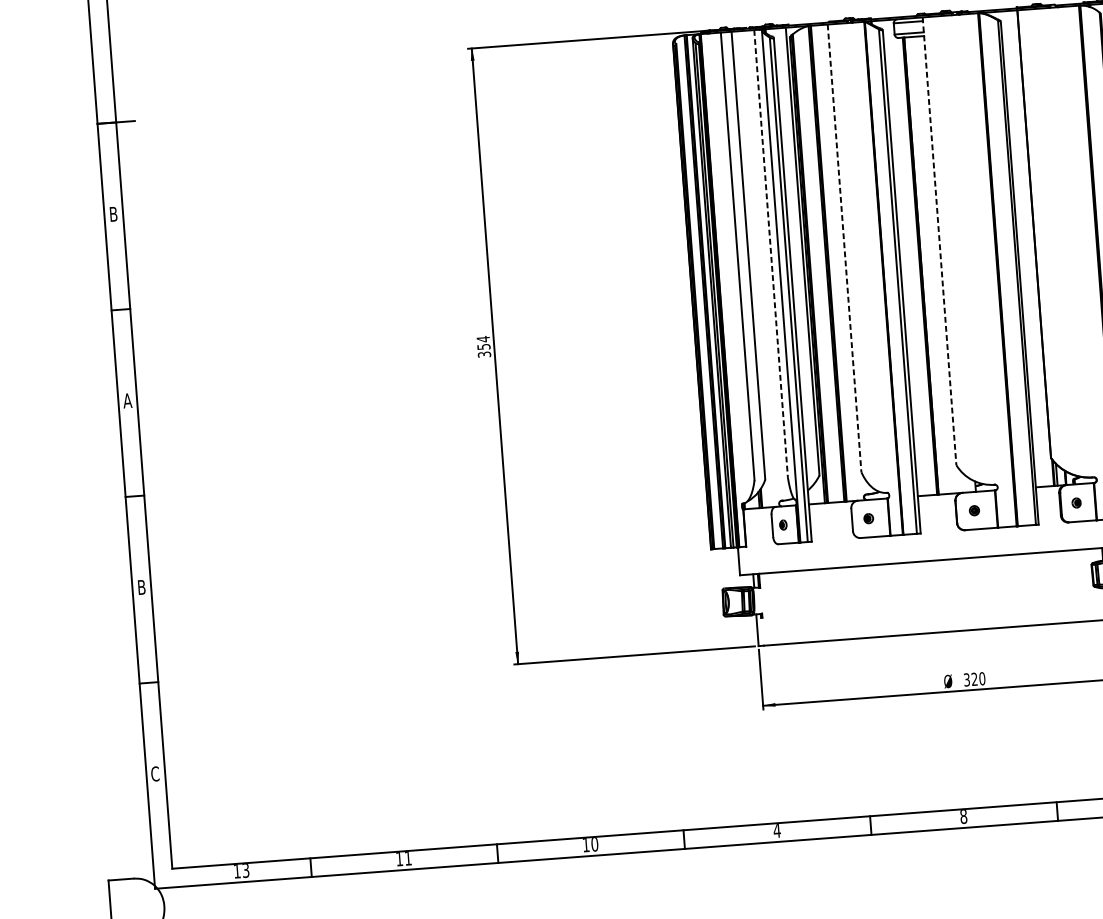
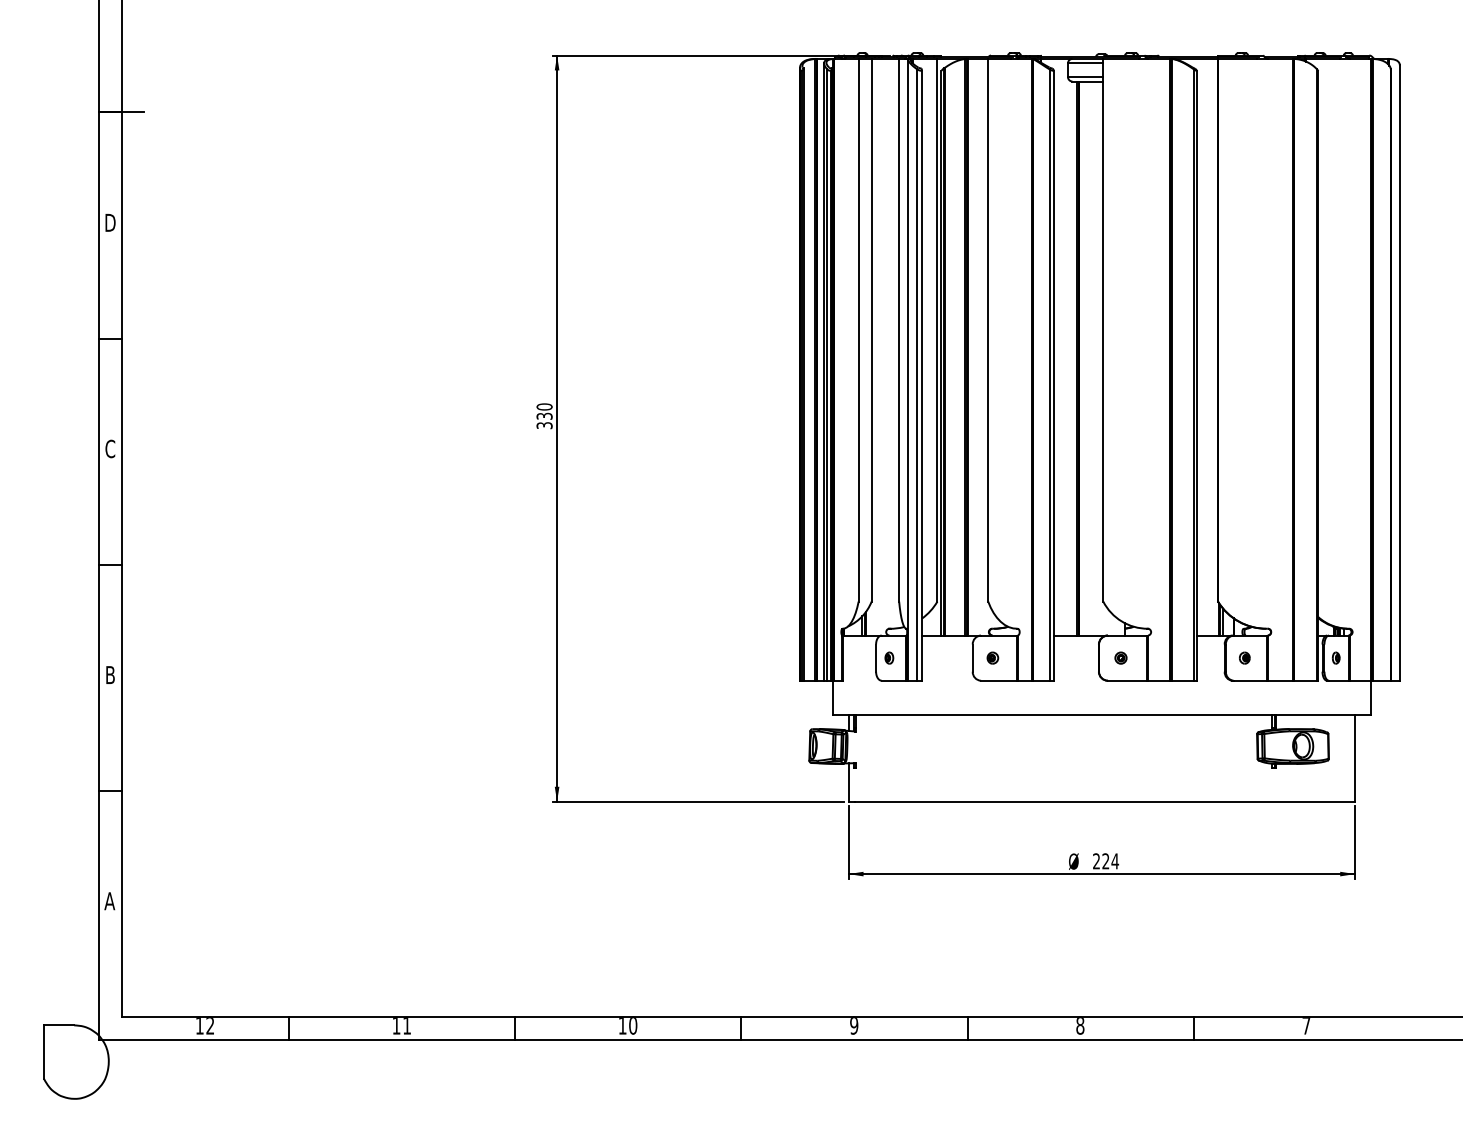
text: (113, 213) -> (110, 222), B -> D
line: (939, 241) -> (1103, 330), dashed -> solid
line: (844, 248) -> (988, 330), dashed -> solid
line: (771, 254) -> (899, 330), dashed -> solid
text: (483, 342) -> (544, 411), 354 -> 330
text: (126, 400) -> (109, 448), A -> C
text: (975, 679) -> (1106, 861), 320 -> 224
text: (155, 774) -> (109, 901), C -> A
text: (776, 831) -> (853, 1026), 4 -> 9
text: (246, 871) -> (210, 1026), 13 -> 12

